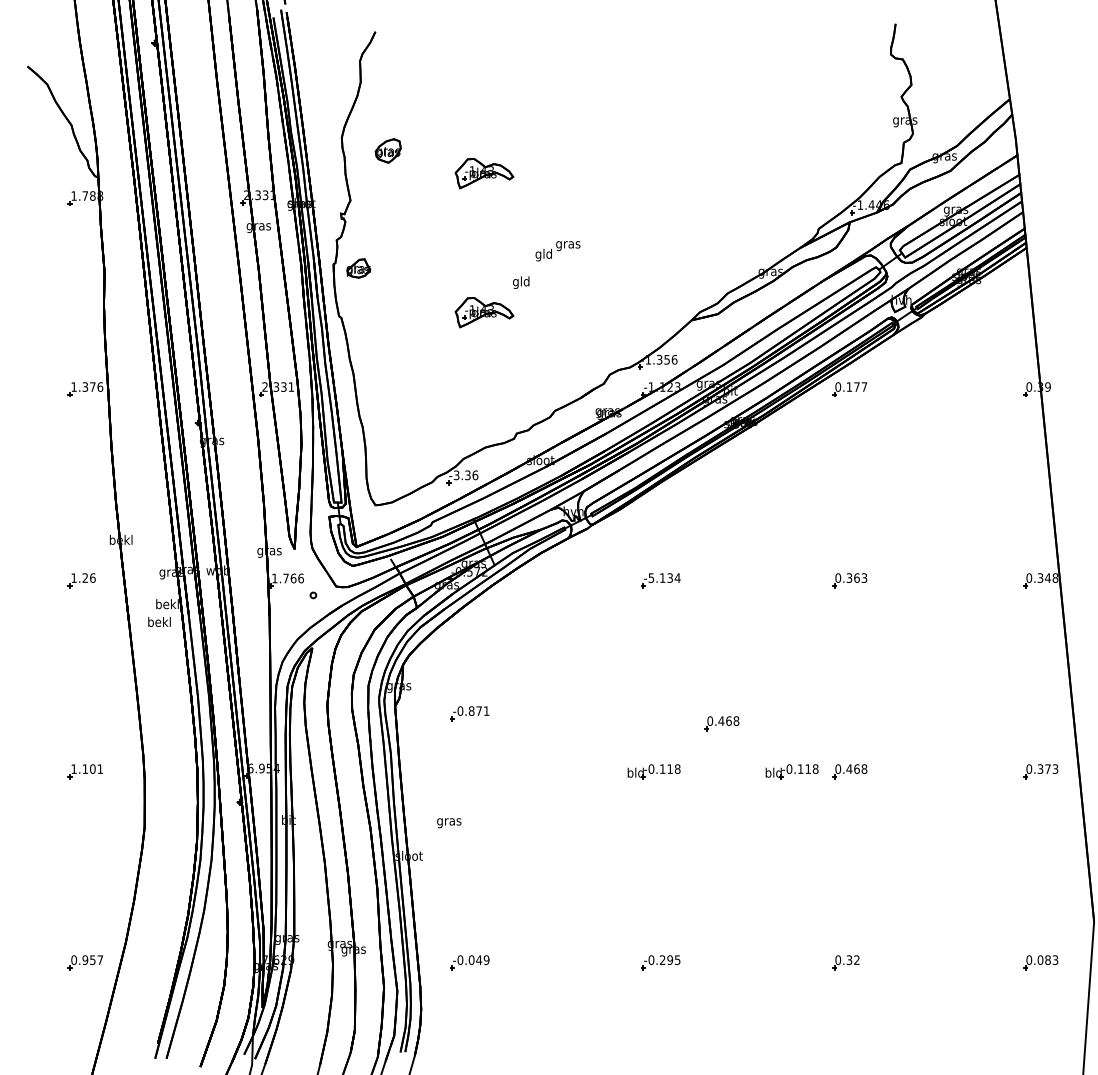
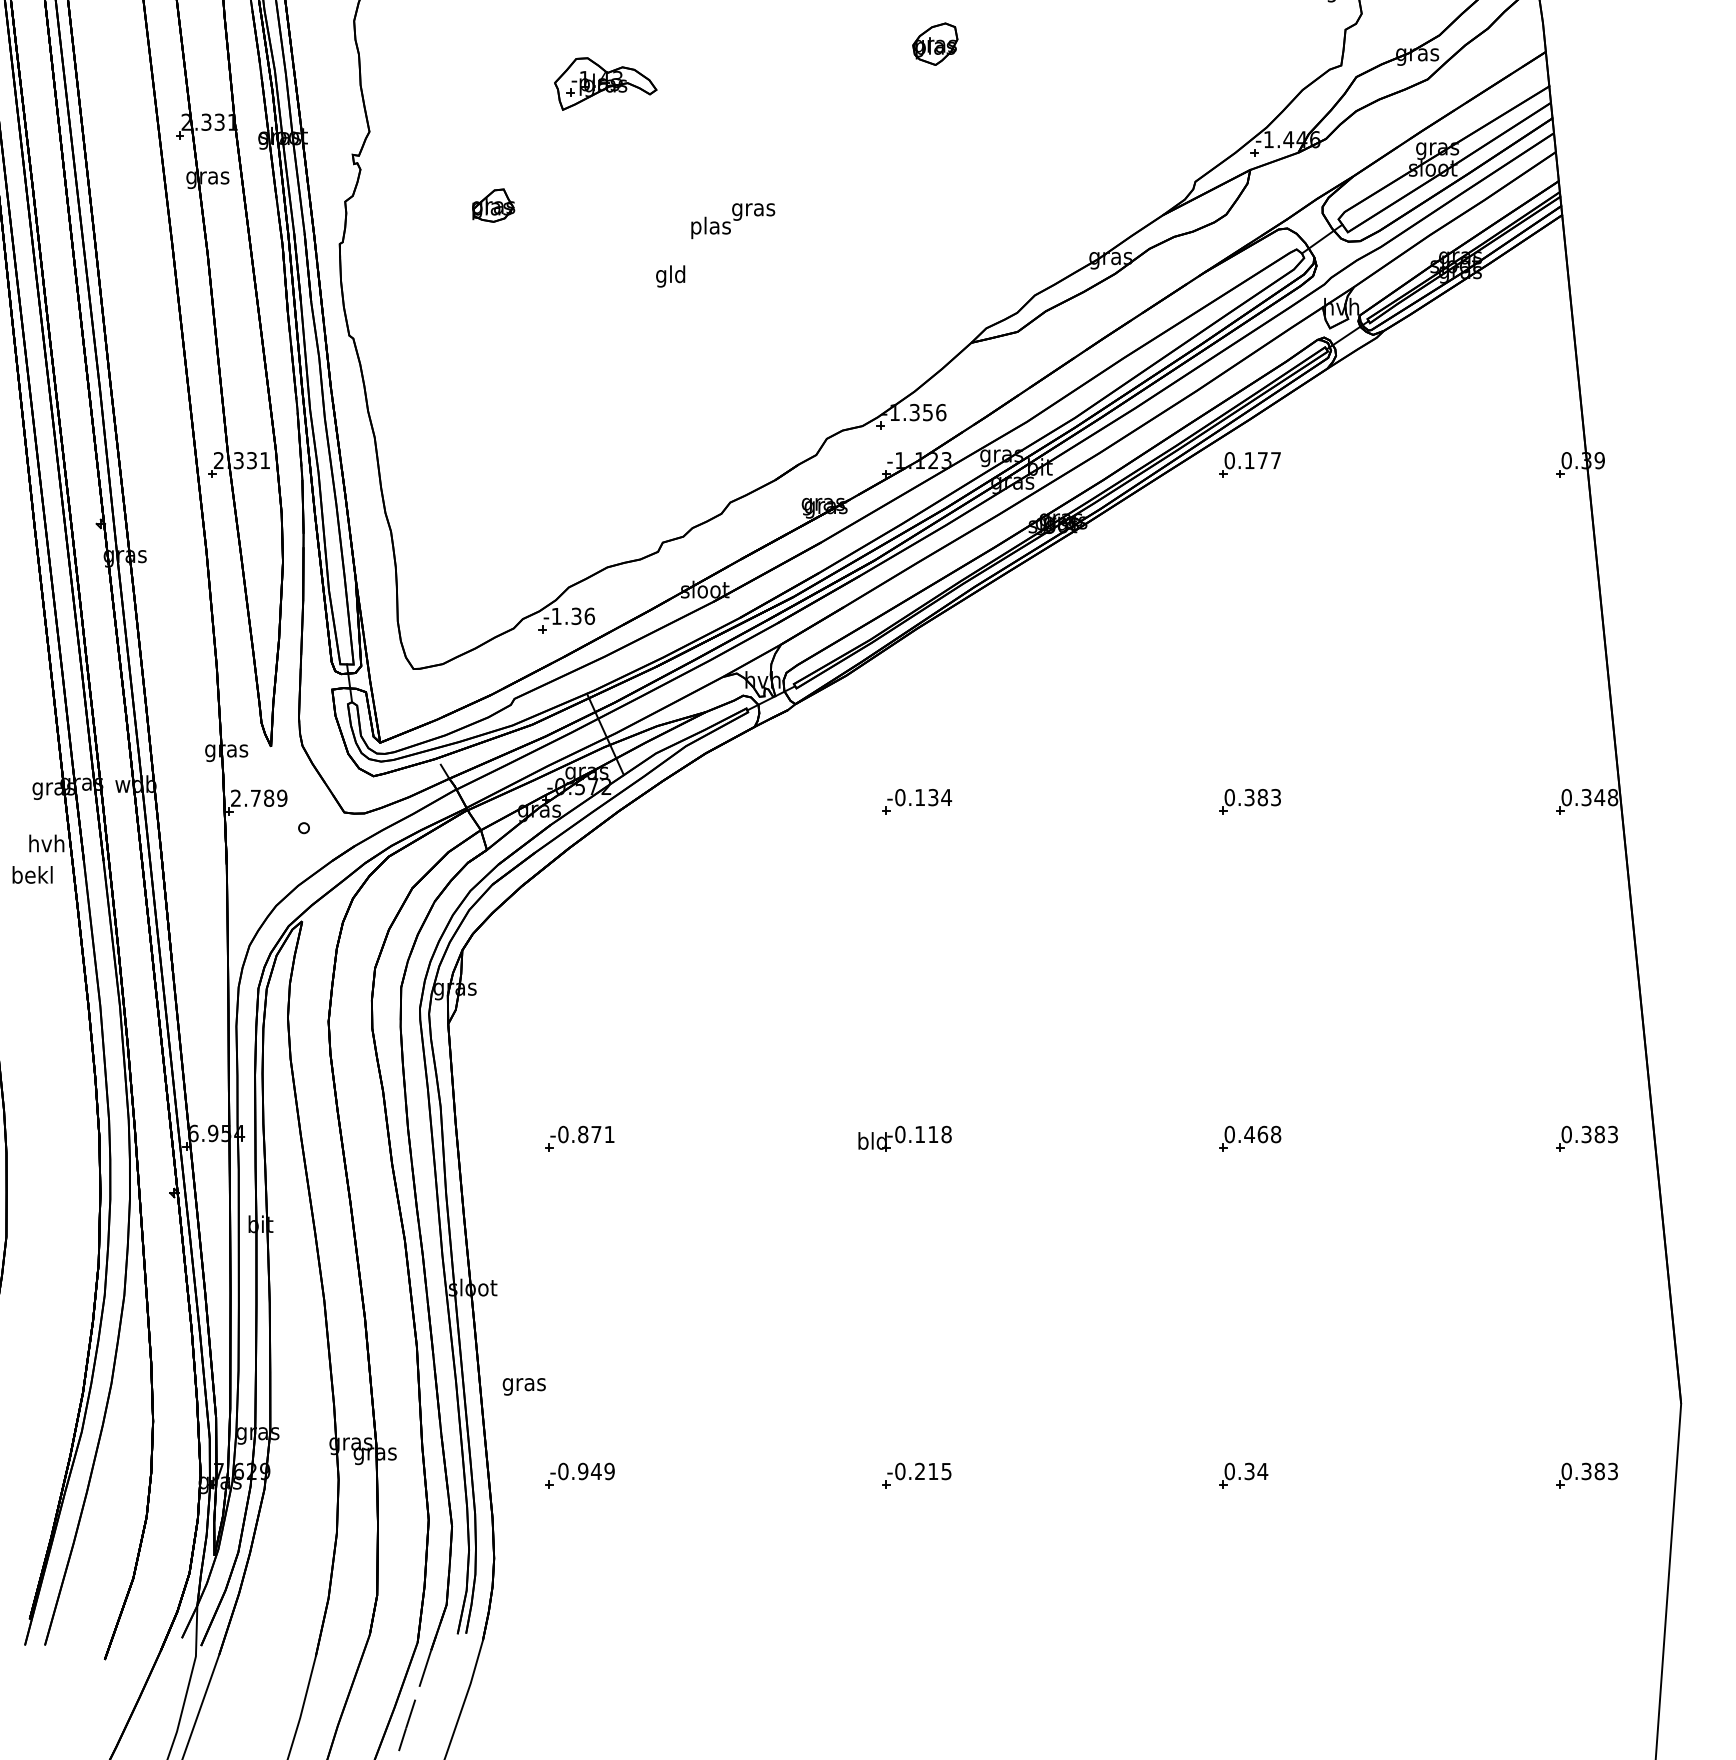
part: (387, 150) -> (933, 43), moved
text: (544, 254) -> (711, 226), gld -> plas
part: (358, 268) -> (492, 205), moved
part: (484, 312) -> (605, 329), removed
text: (456, 475) -> (556, 616), -3.36 -> -1.36
text: (651, 577) -> (900, 796), -5.134 -> -0.134
text: (856, 577) -> (1262, 796), 0.363 -> 0.383
text: (287, 578) -> (258, 798), 1.766 -> 2.789
text: (167, 604) -> (46, 844), bekl -> hvh
part: (469, 713) -> (579, 1138), moved
part: (721, 723) -> (1023, 1054), removed
text: (1047, 768) -> (1598, 1133), 0.373 -> 0.383
part: (791, 771) -> (1147, 1138), removed
text: (449, 823) -> (524, 1387), moved
text: (471, 959) -> (582, 1470), -0.049 -> -0.949
text: (856, 959) -> (1262, 1470), 0.32 -> 0.34
text: (1040, 959) -> (1586, 1470), 0.083 -> 0.383
text: (670, 960) -> (933, 1472), -0.295 -> -0.215

